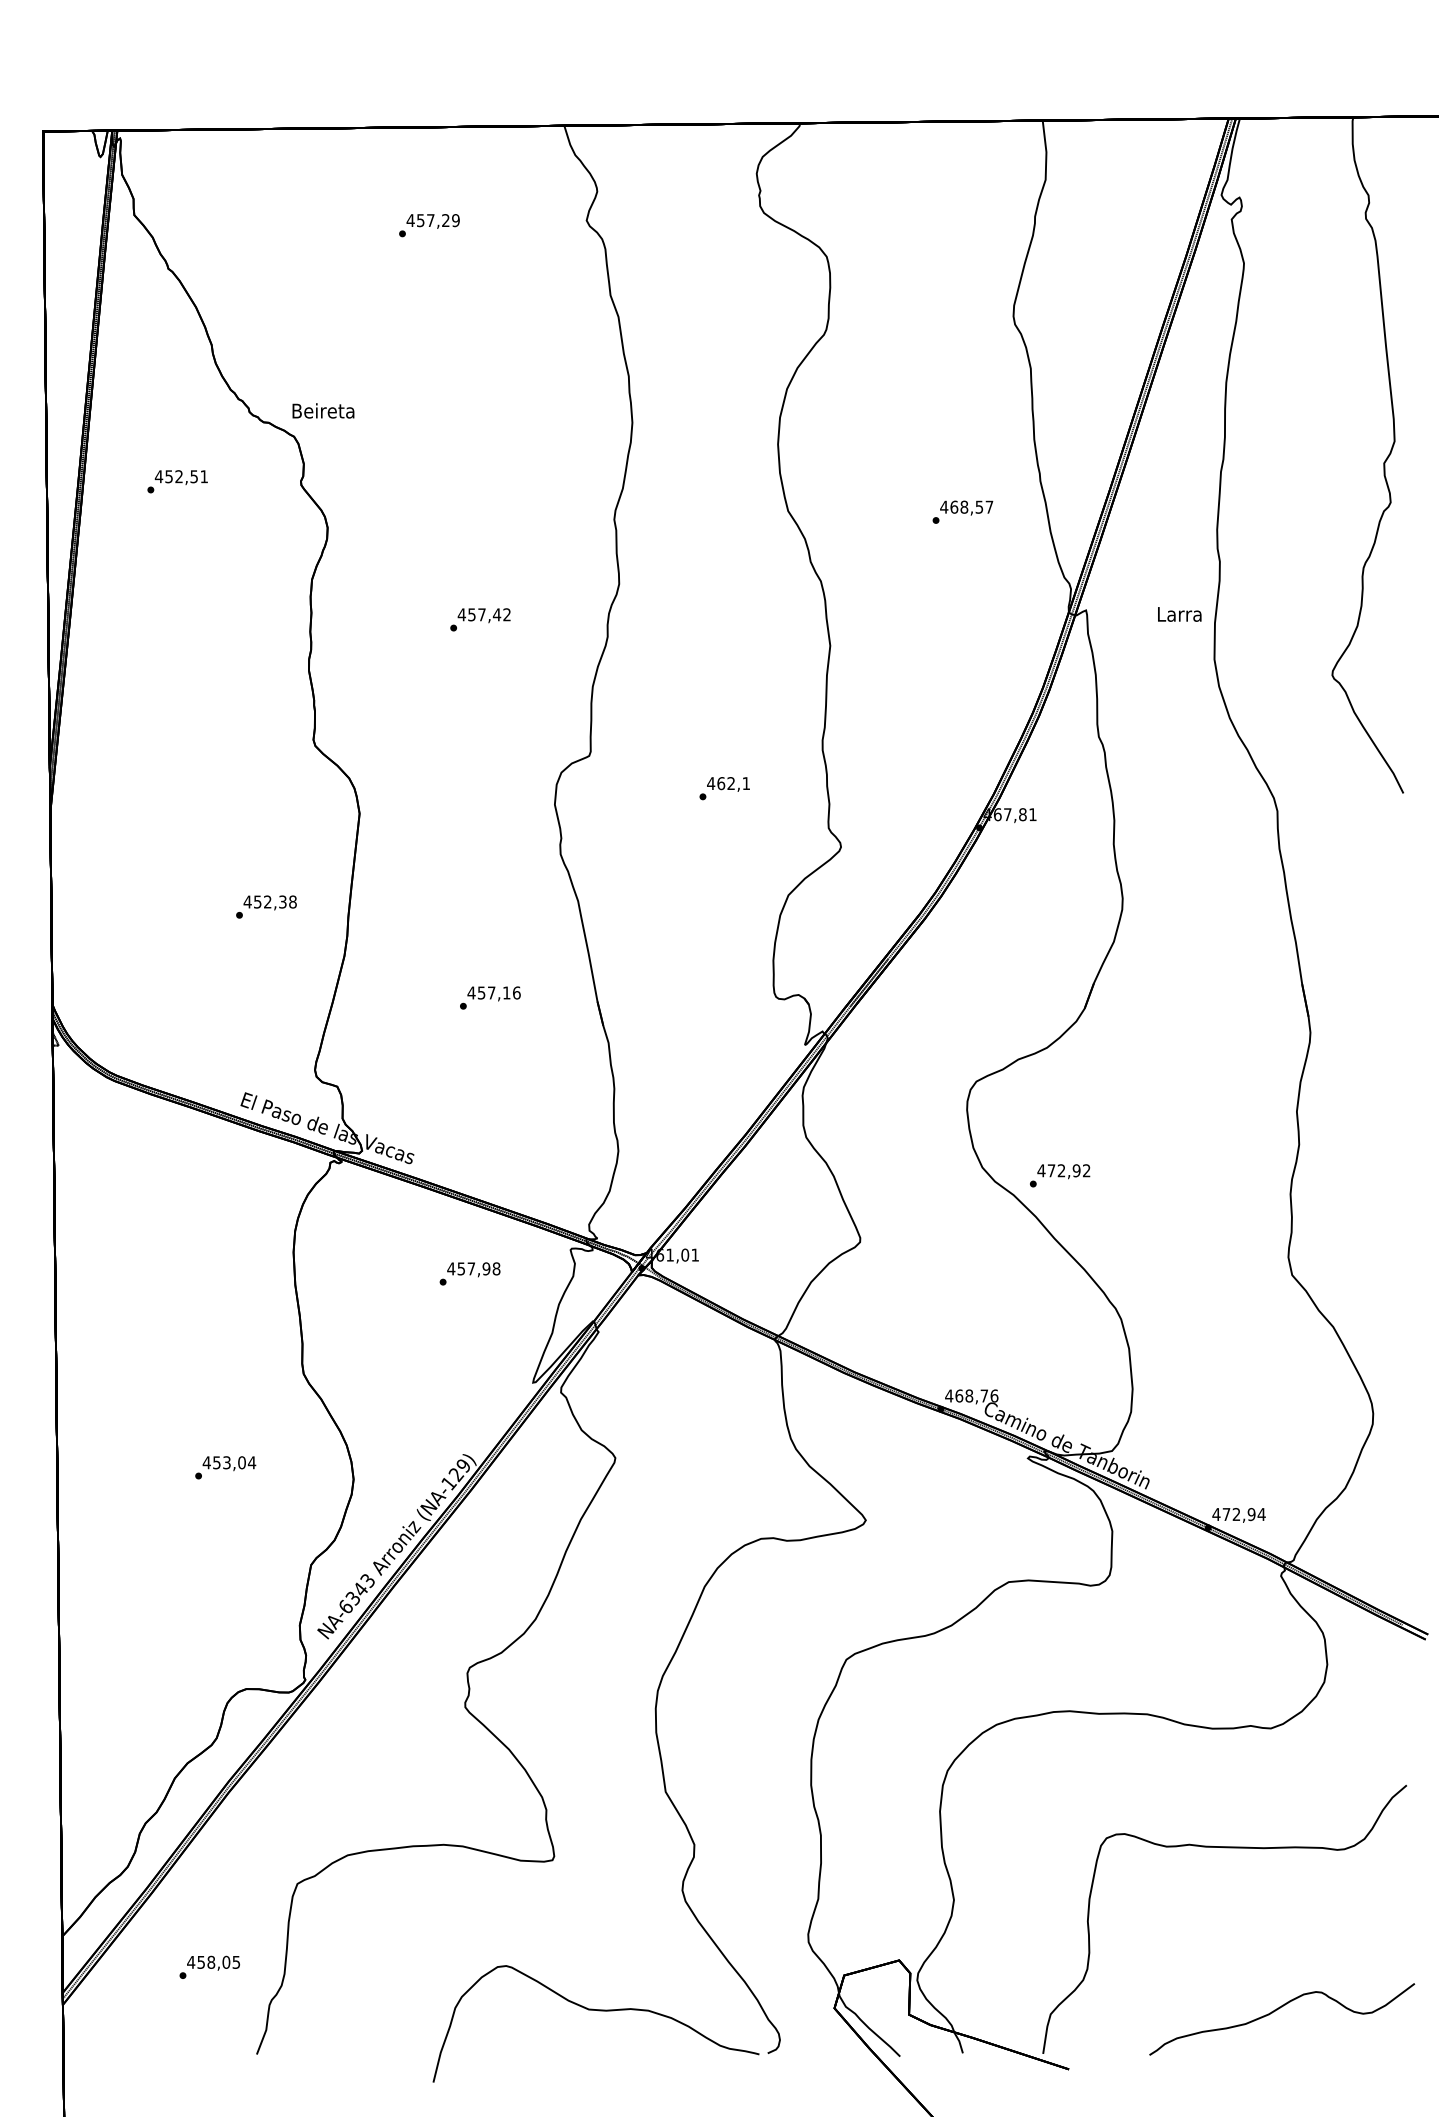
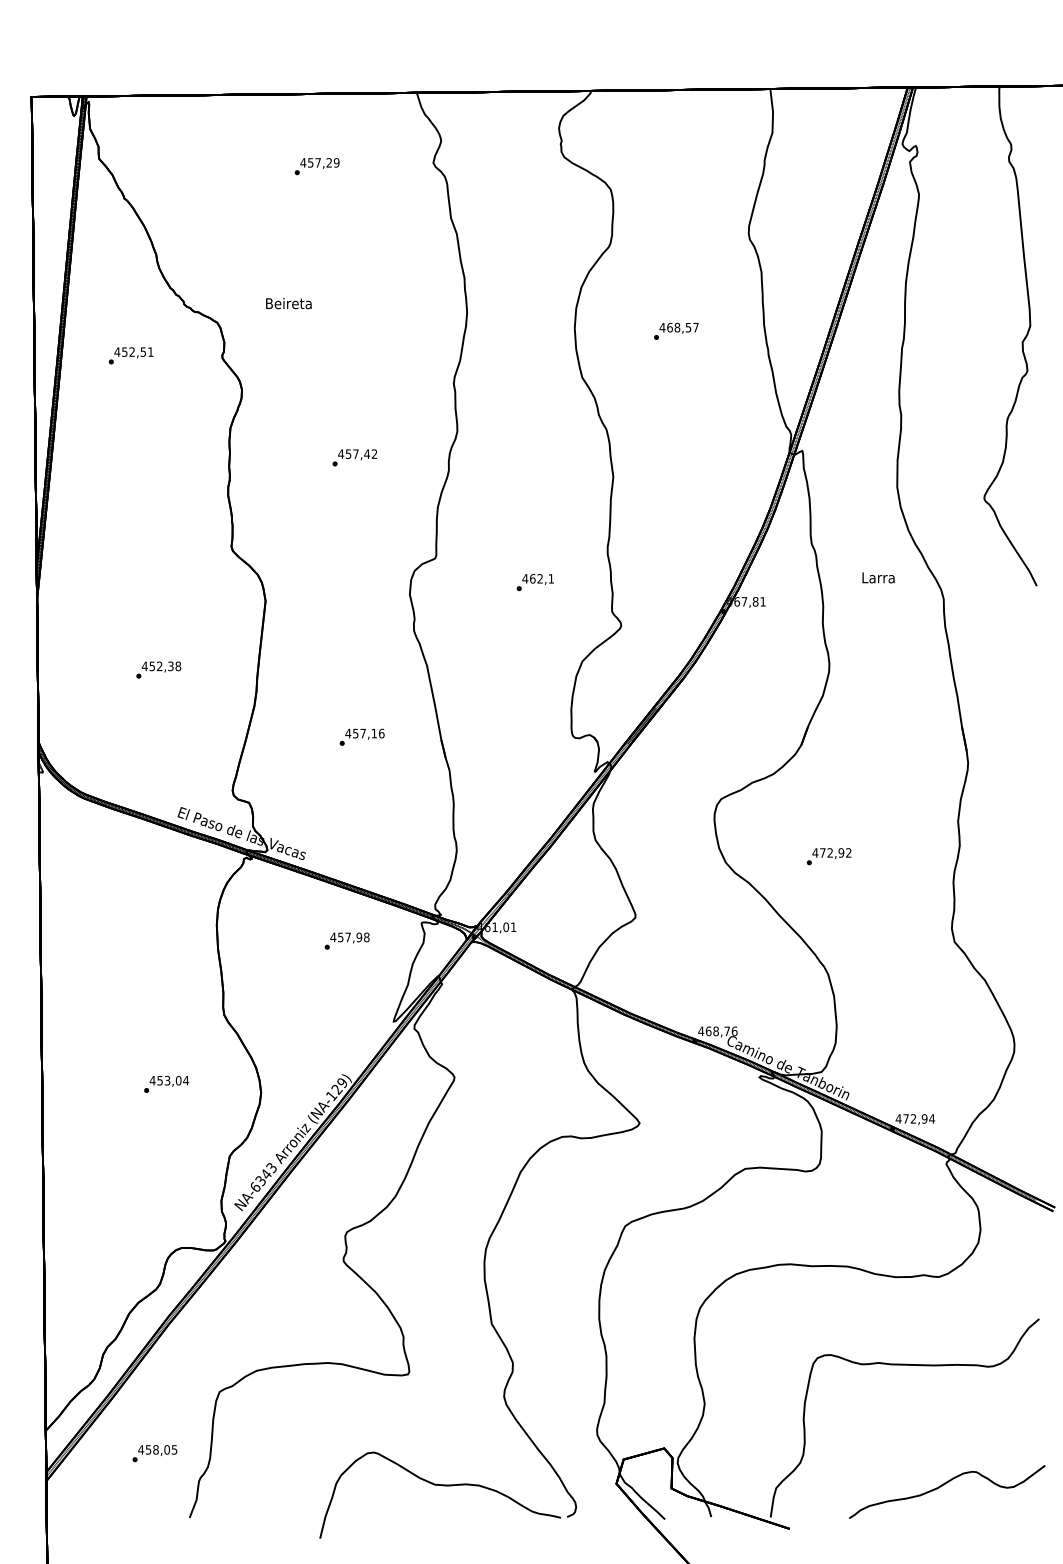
text: (322, 410) -> (288, 303), moved
text: (963, 511) -> (676, 330), moved
text: (1179, 613) -> (878, 577), moved
text: (266, 906) -> (158, 669), moved
text: (1059, 1175) -> (828, 856), moved

